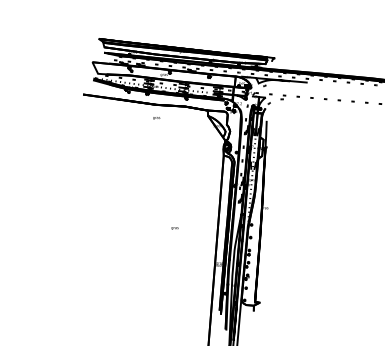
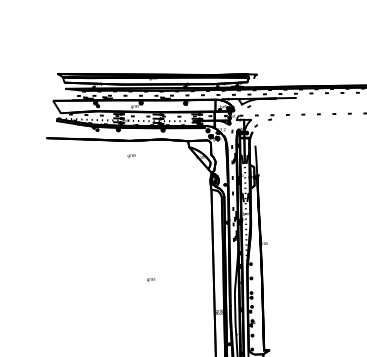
text: (174, 228) -> (150, 280), moved

